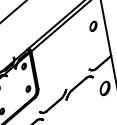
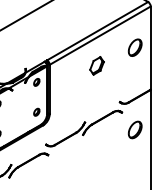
part: (92, 26) -> (134, 47), size x1.43
part: (66, 45) -> (96, 65), added

